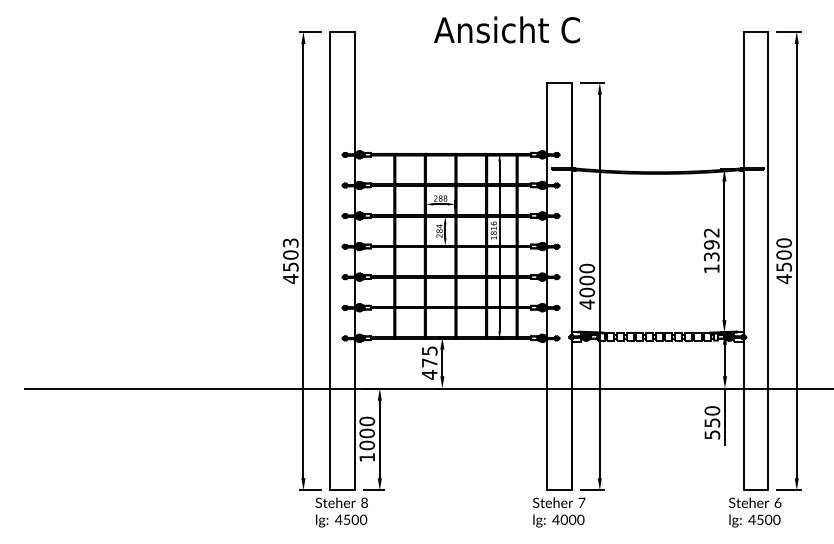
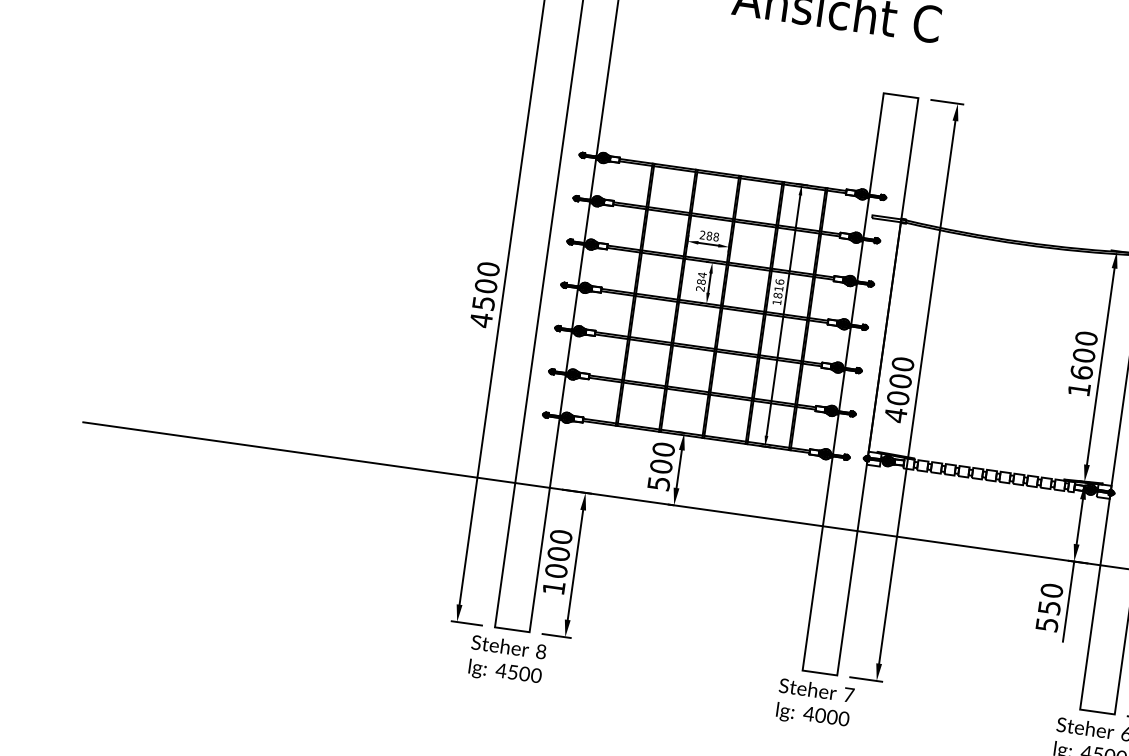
text: (290, 242) -> (488, 268), 4503 -> 4500
text: (711, 244) -> (1083, 355), 1392 -> 1600
text: (429, 362) -> (661, 465), 475 -> 500

